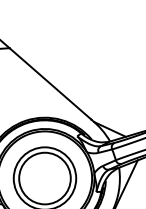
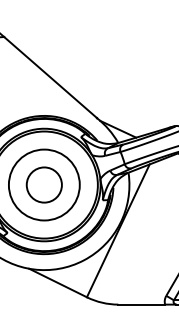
circle: (45, 178) -> (44, 184), size x0.6

